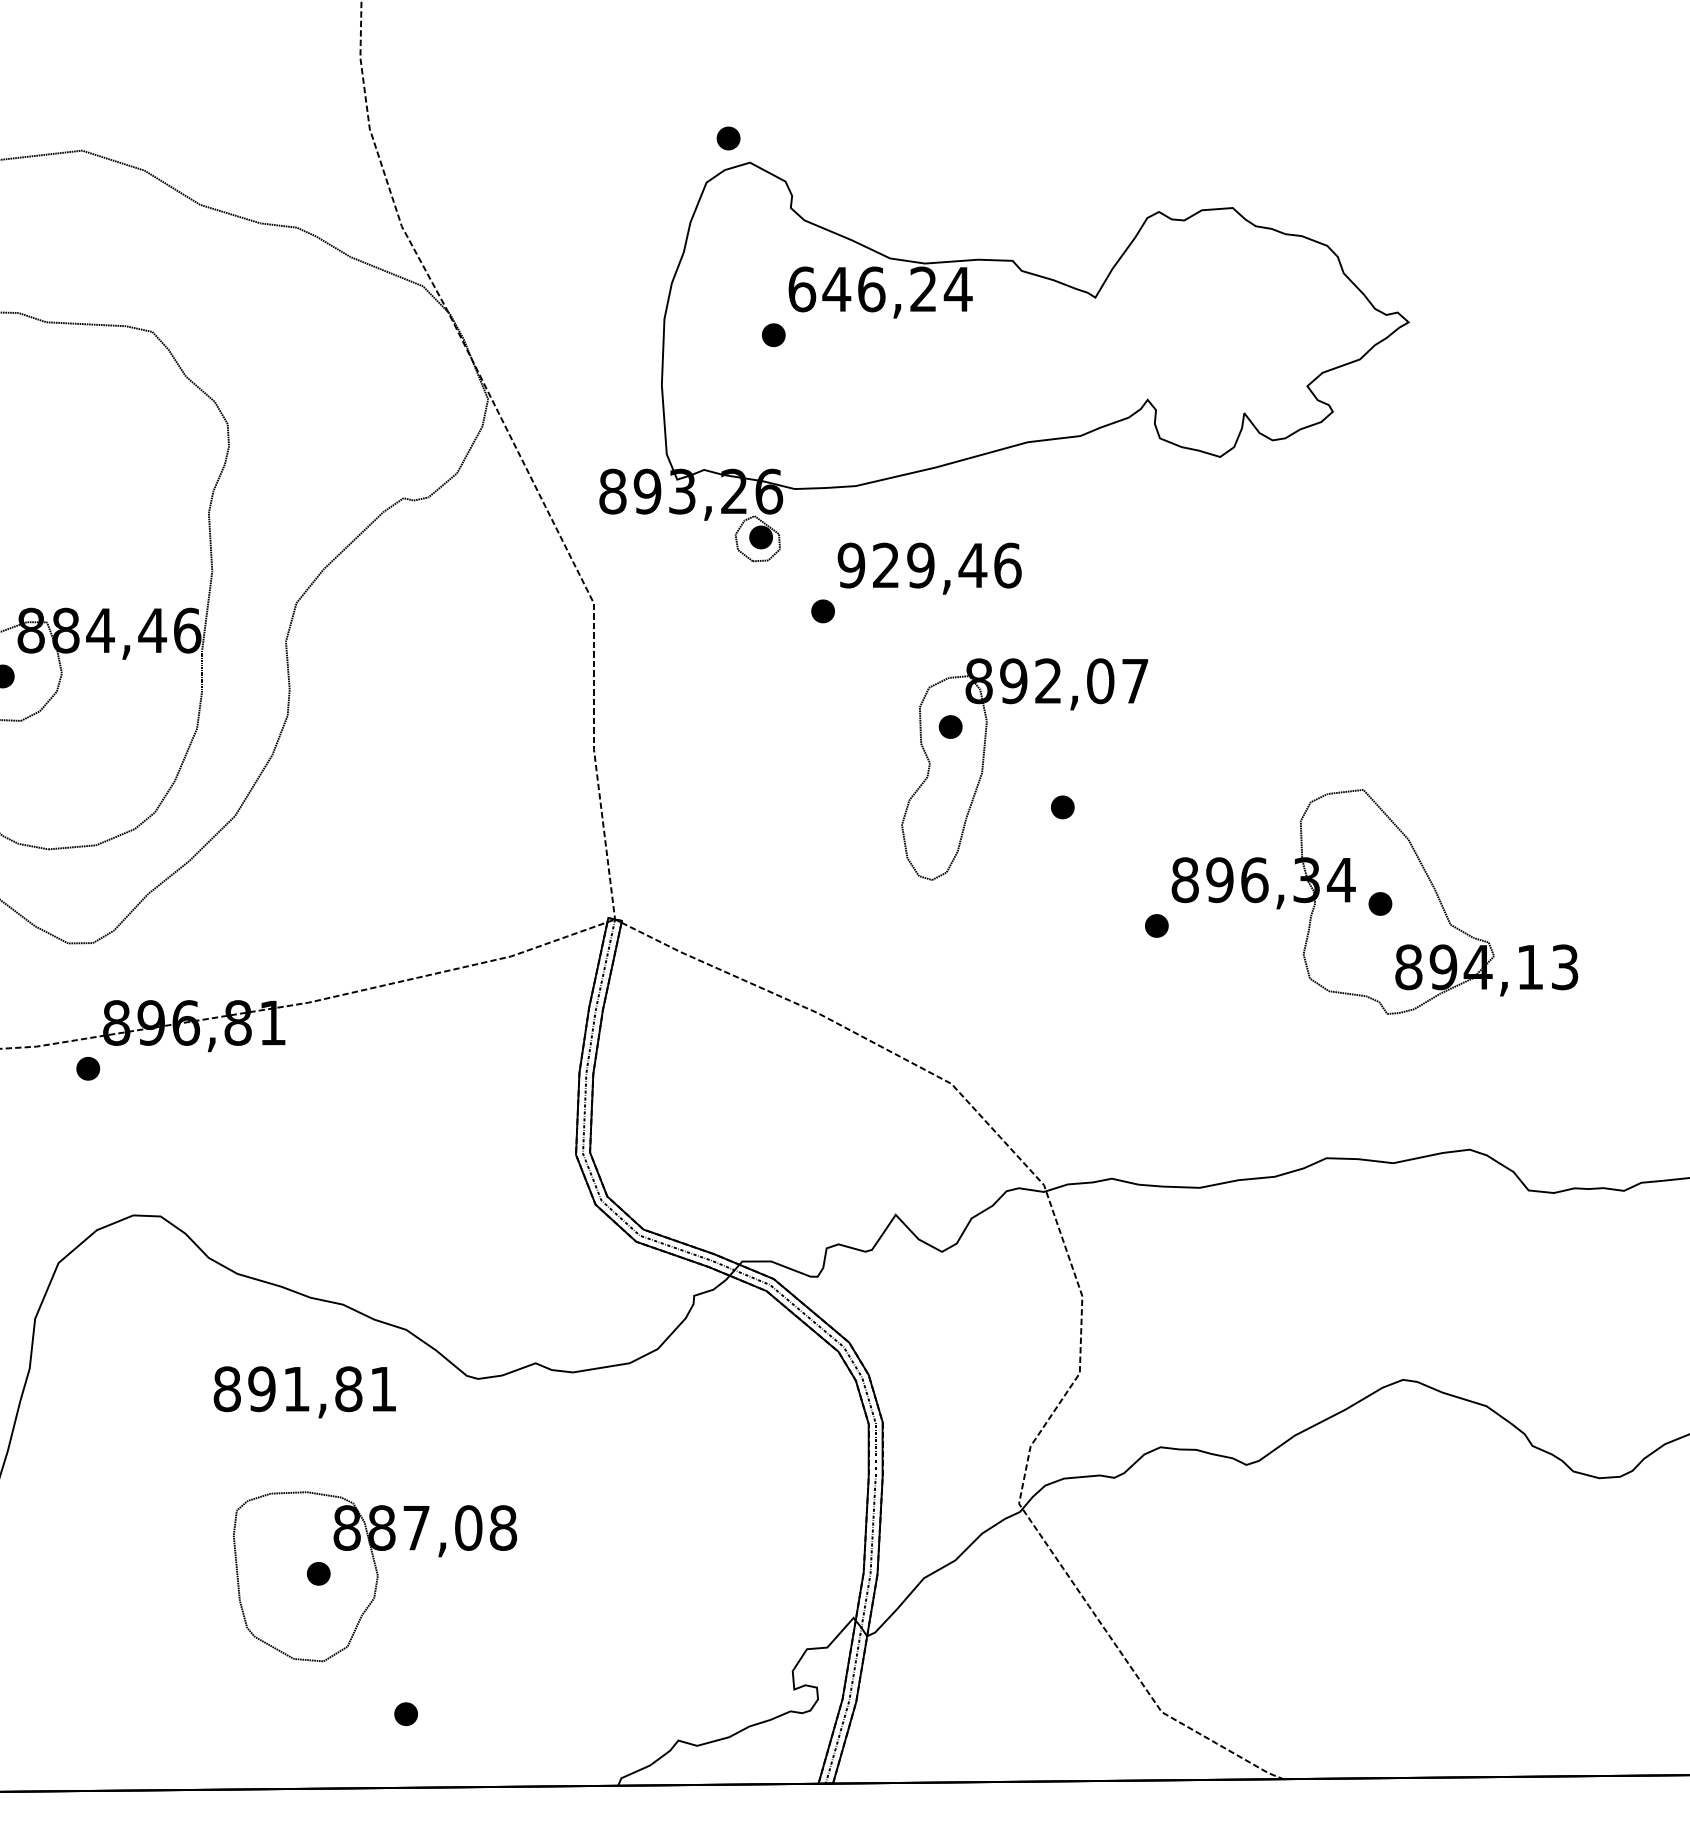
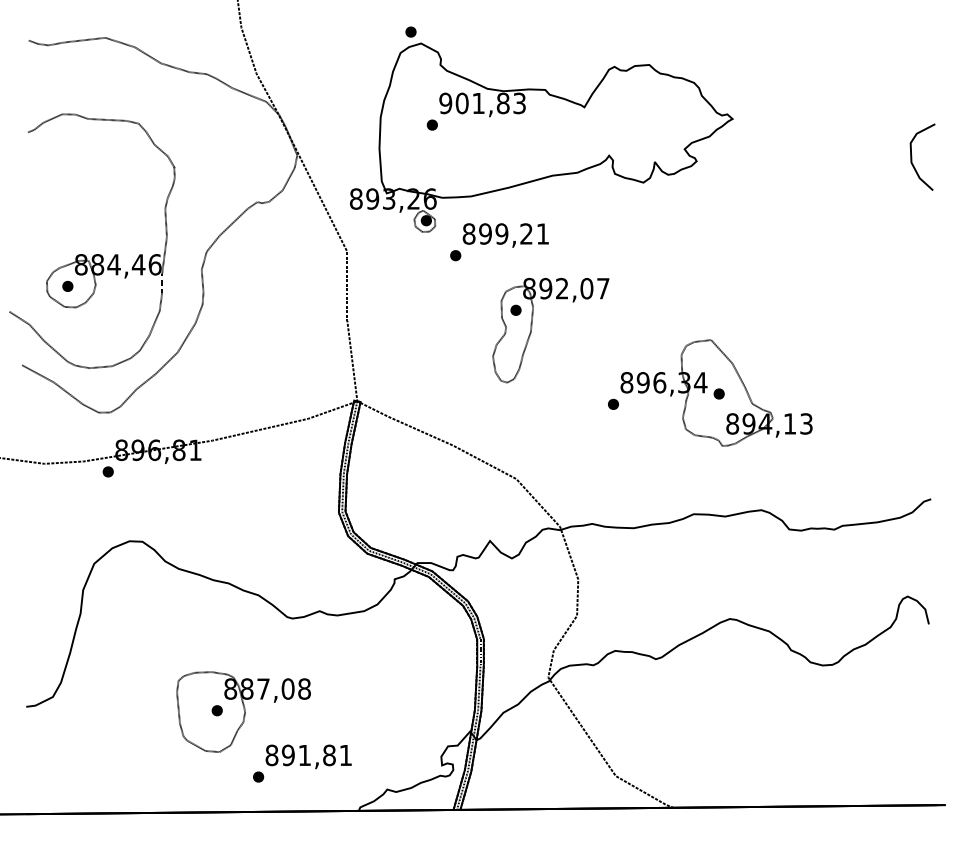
text: (879, 289) -> (482, 103), 646,24 -> 901,83
text: (928, 564) -> (505, 233), 929,46 -> 899,21
part: (1061, 805) -> (568, 347), removed
text: (304, 1391) -> (308, 756), moved

